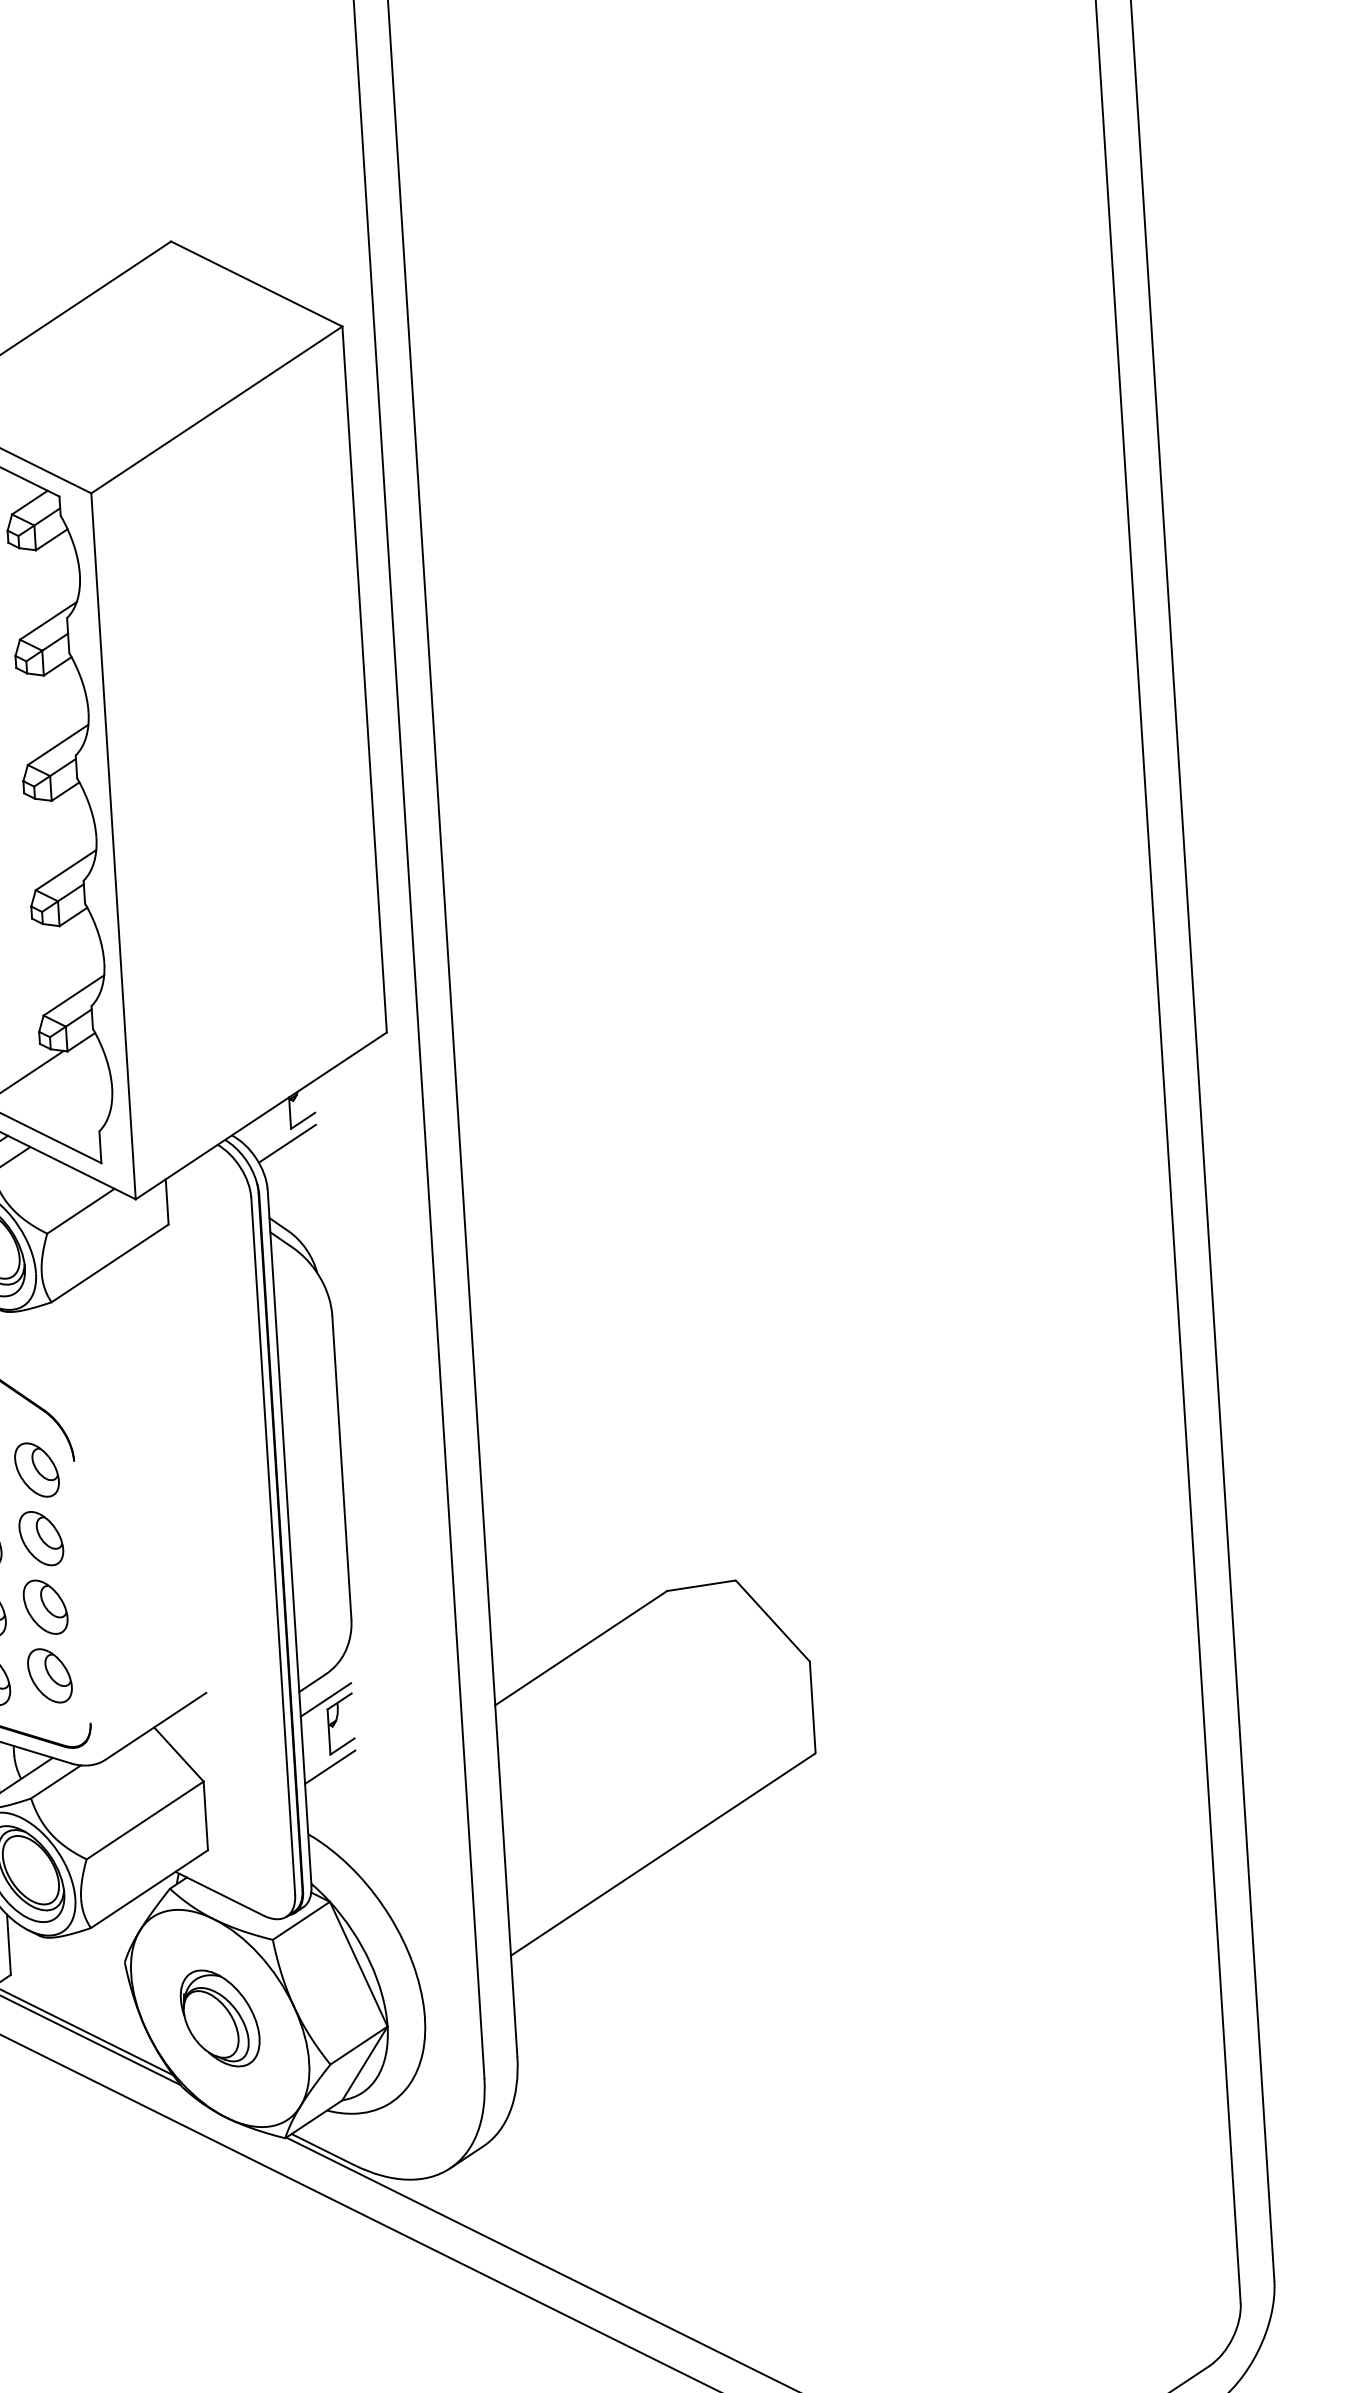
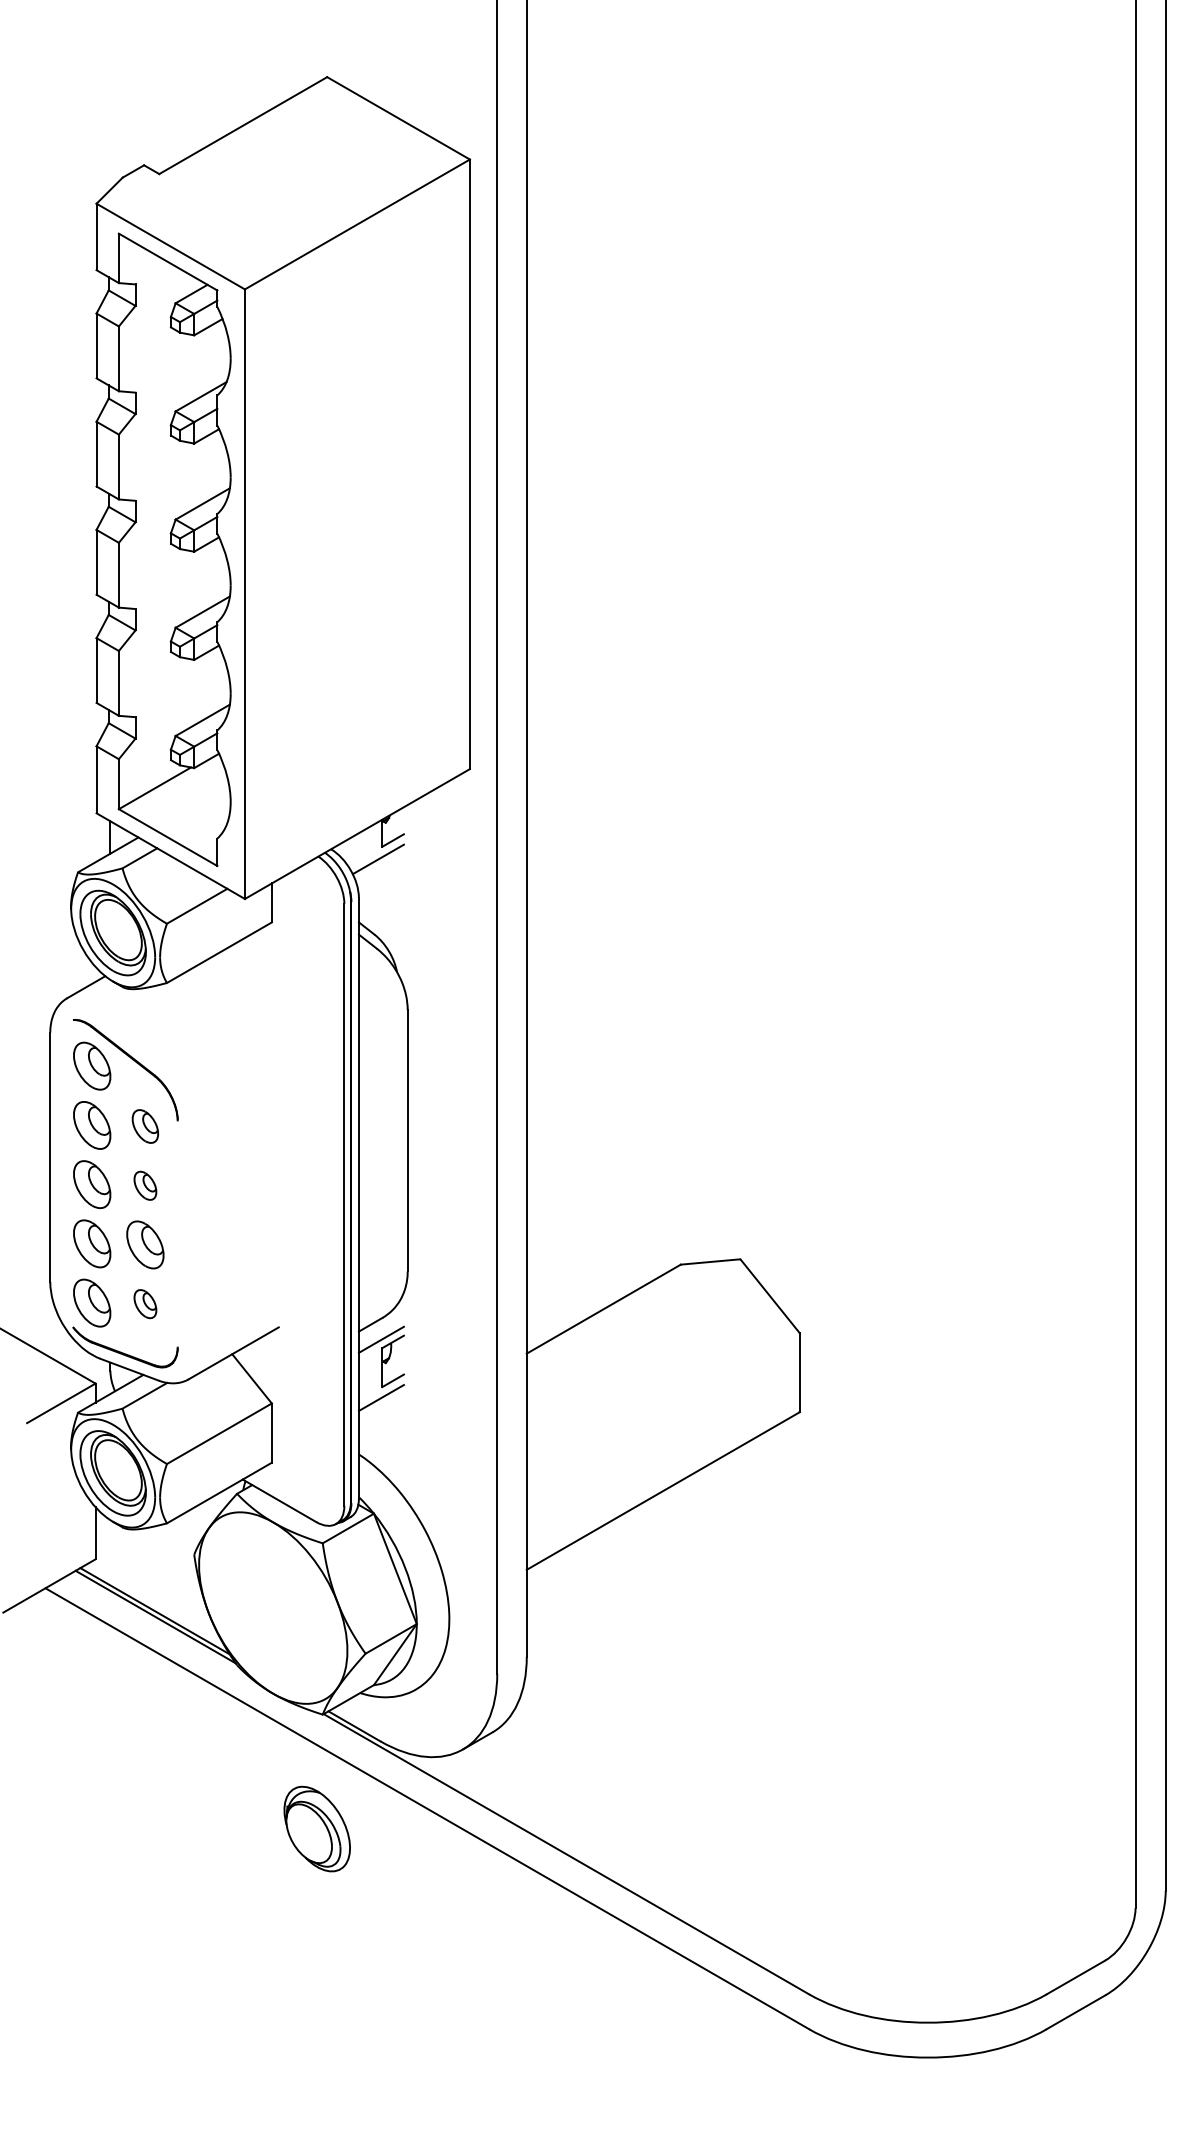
part: (37, 1470) -> (145, 1126), size x0.7
part: (41, 1538) -> (145, 1185), size x0.6
part: (50, 1675) -> (145, 1303), size x0.6
part: (219, 2017) -> (316, 1828), moved

